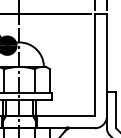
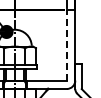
line: (94, 63) -> (66, 44), solid -> dashed

